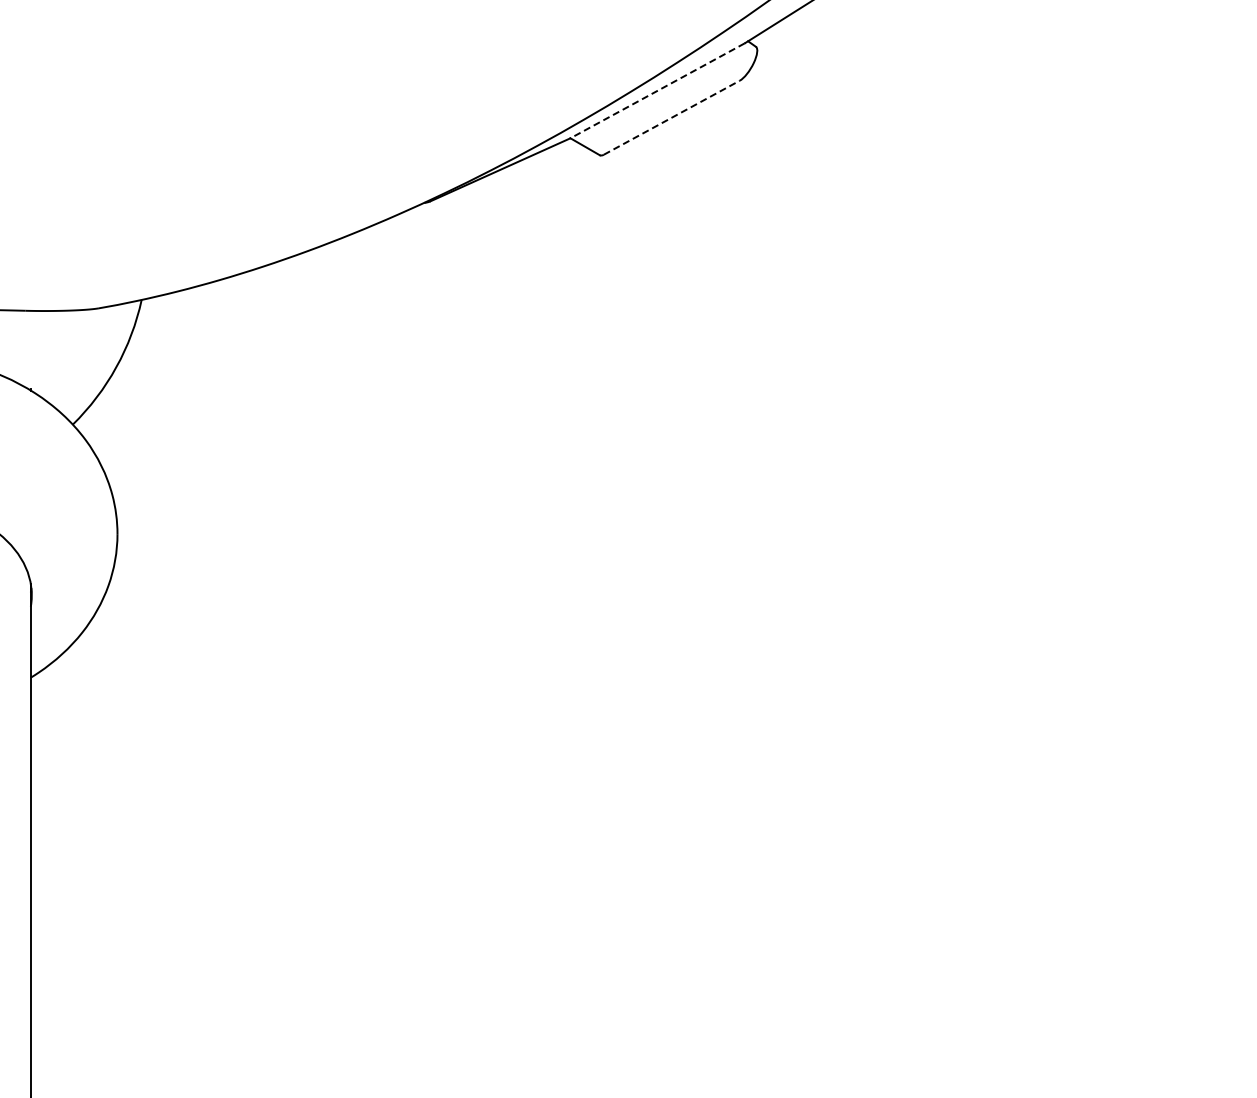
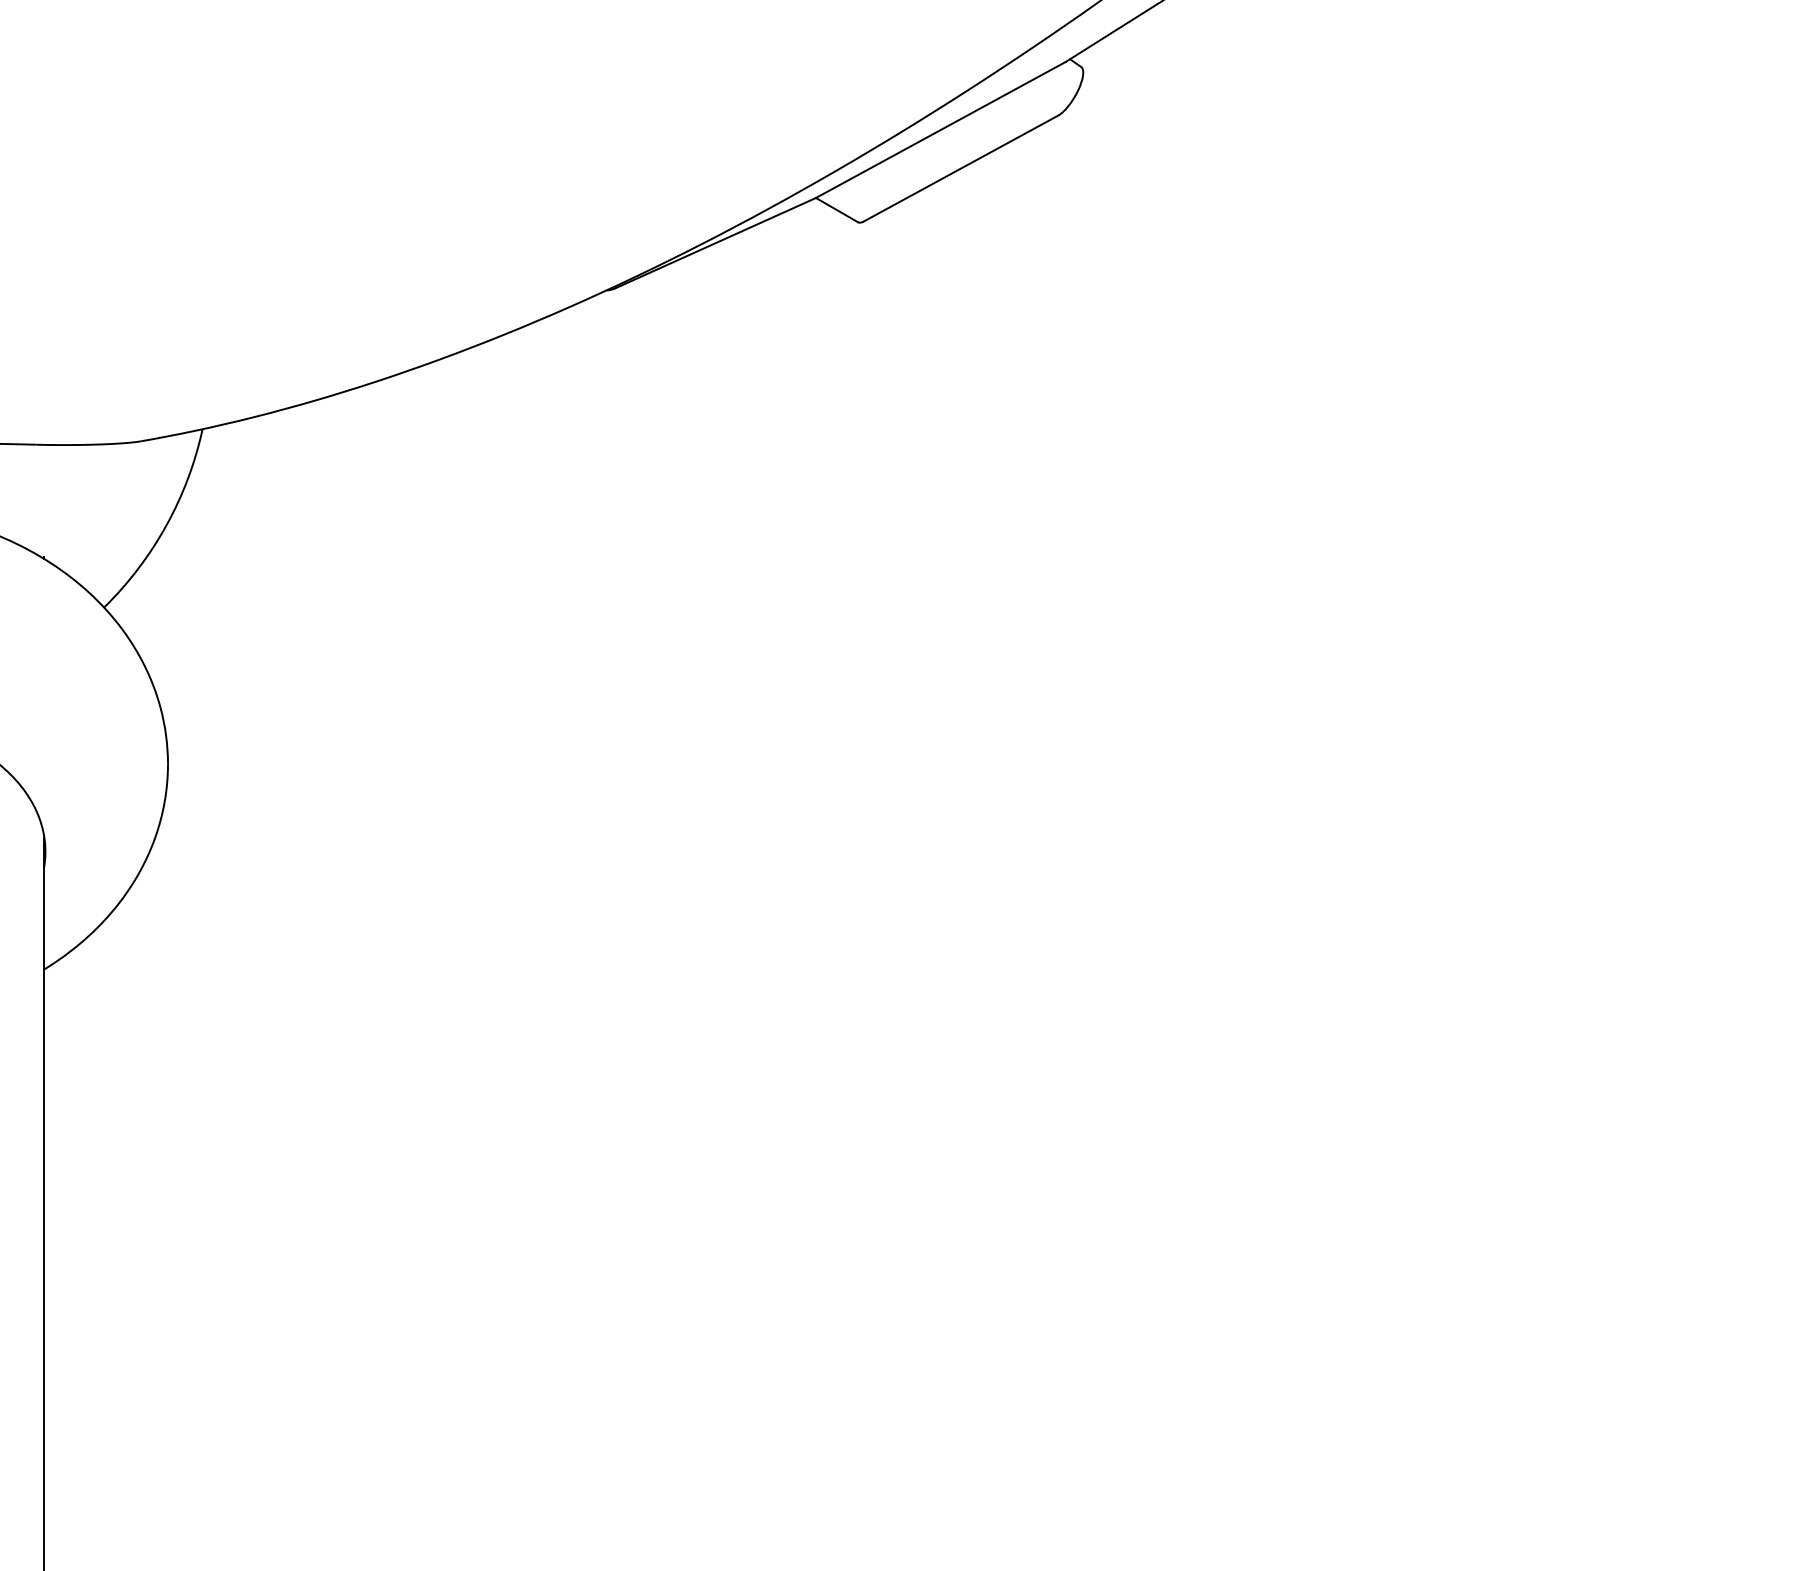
line: (657, 91) -> (940, 131), dashed -> solid
line: (672, 117) -> (961, 168), dashed -> solid

